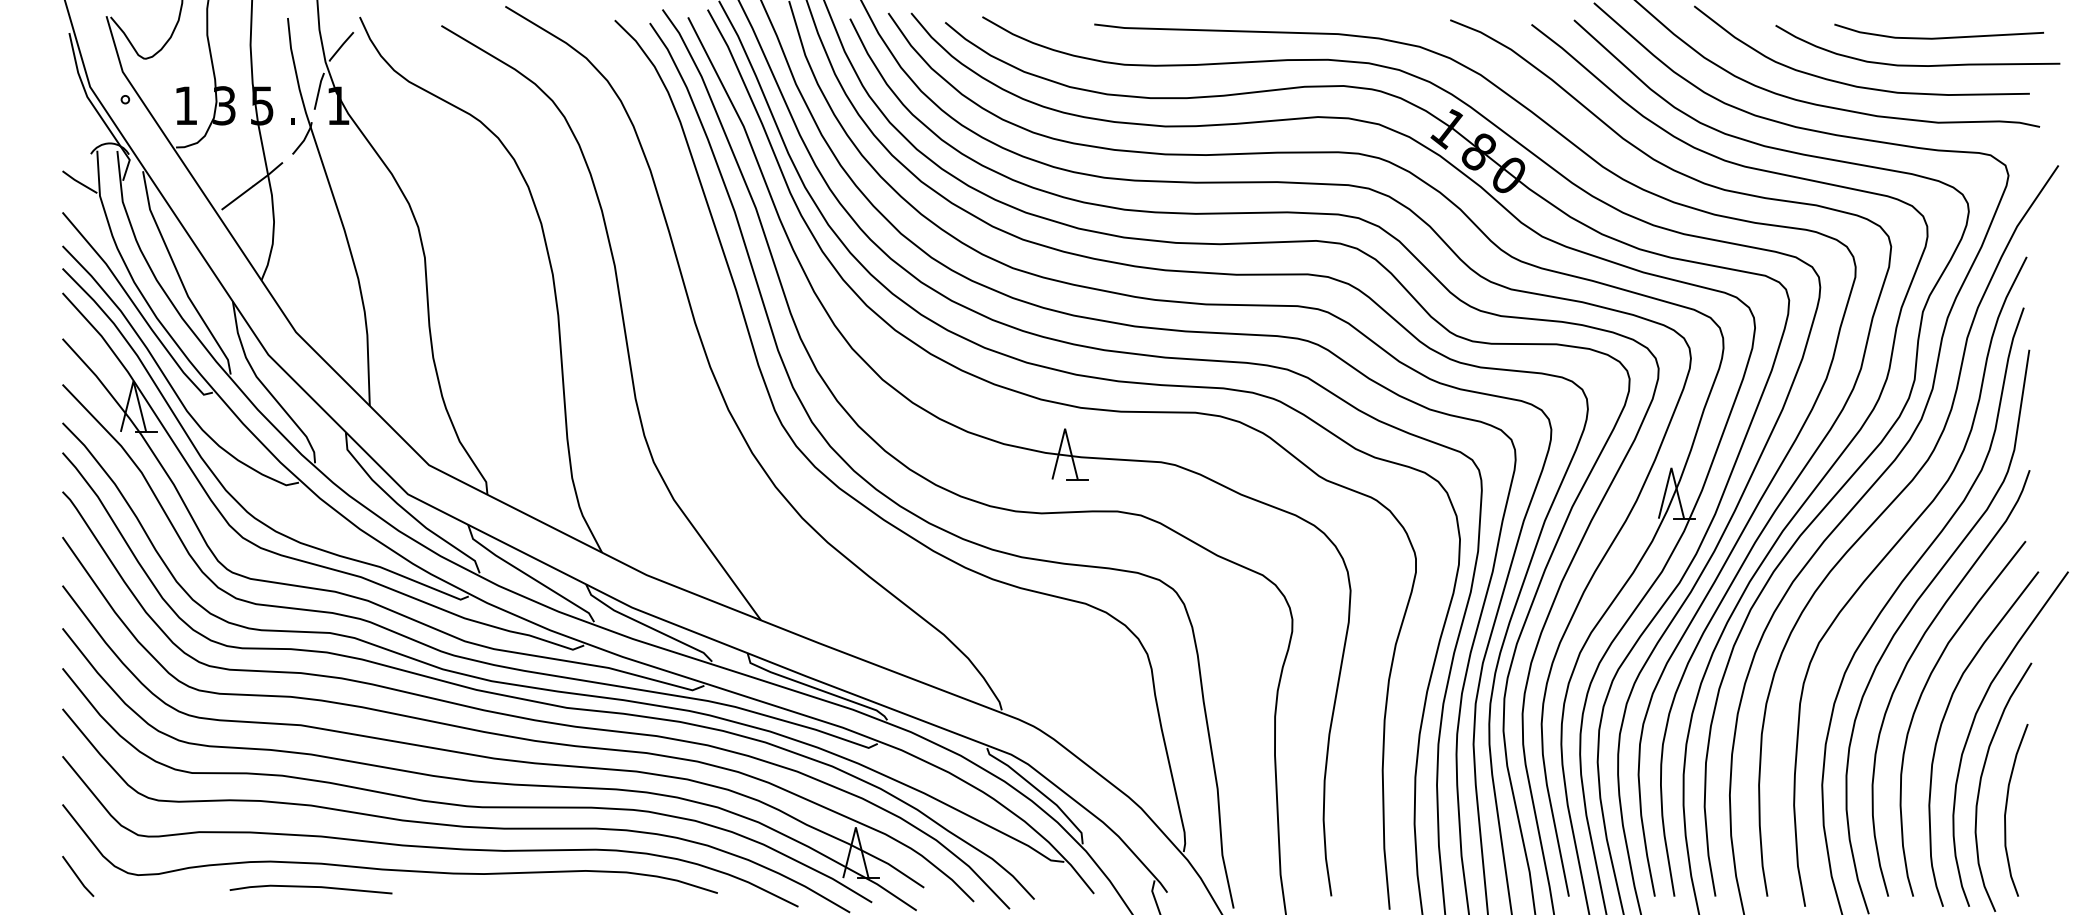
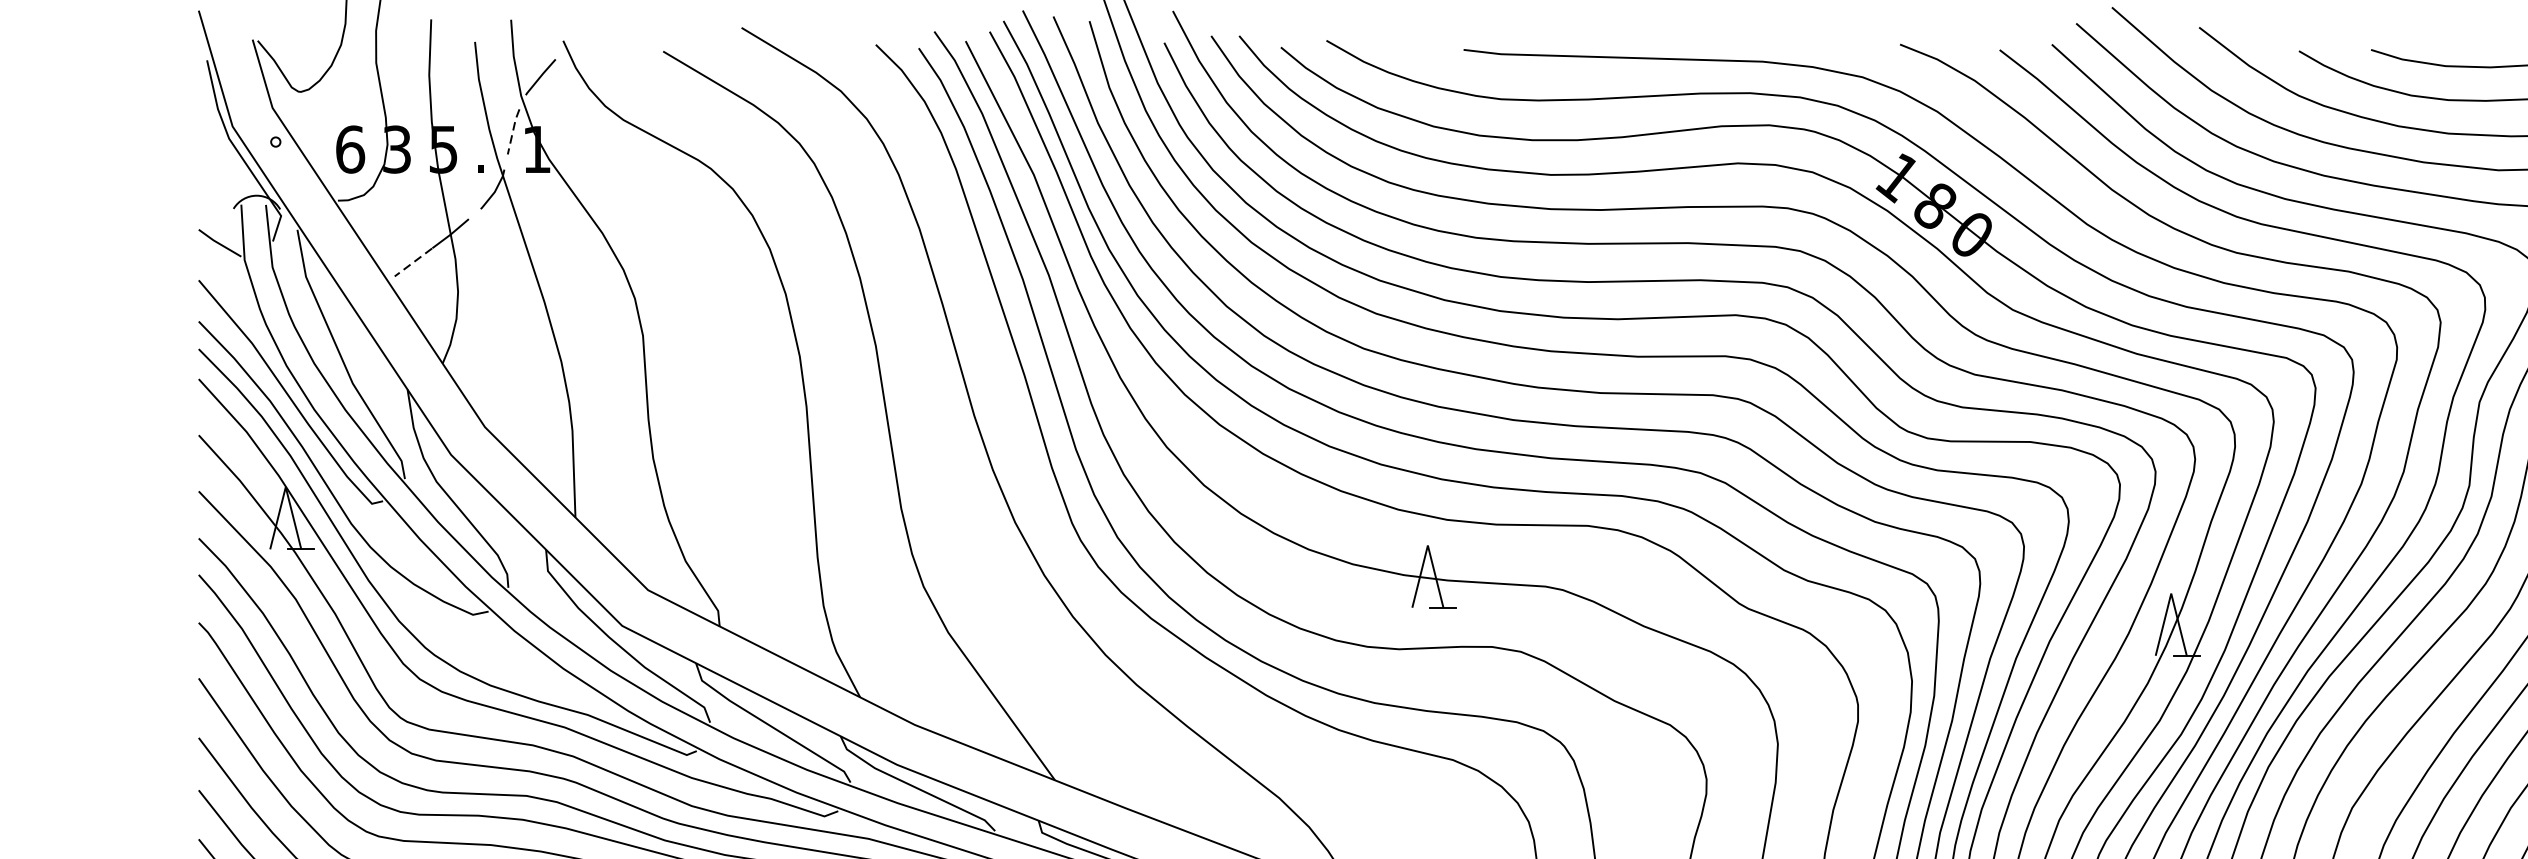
line: (318, 90) -> (512, 130), solid -> dashed
text: (186, 105) -> (350, 149), 1 -> 6
line: (237, 198) -> (413, 263), solid -> dashed

